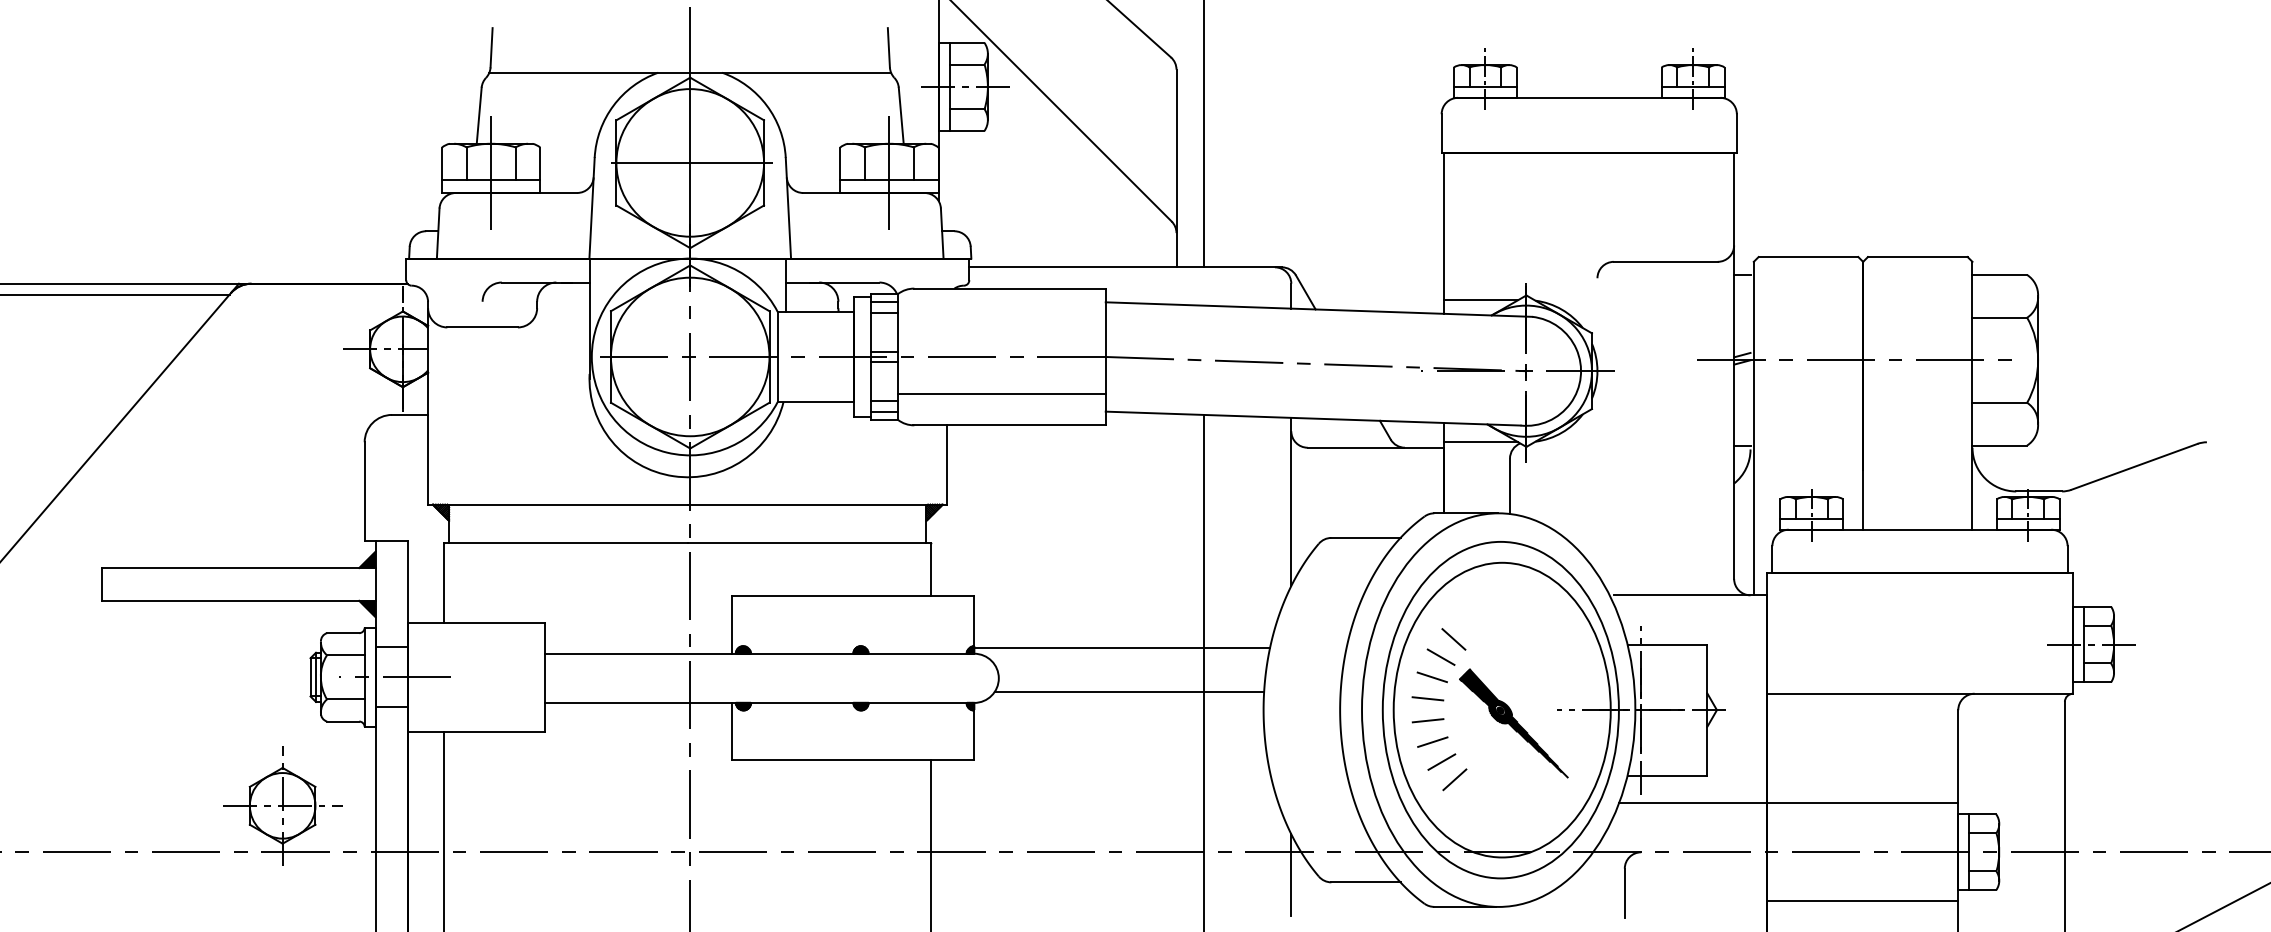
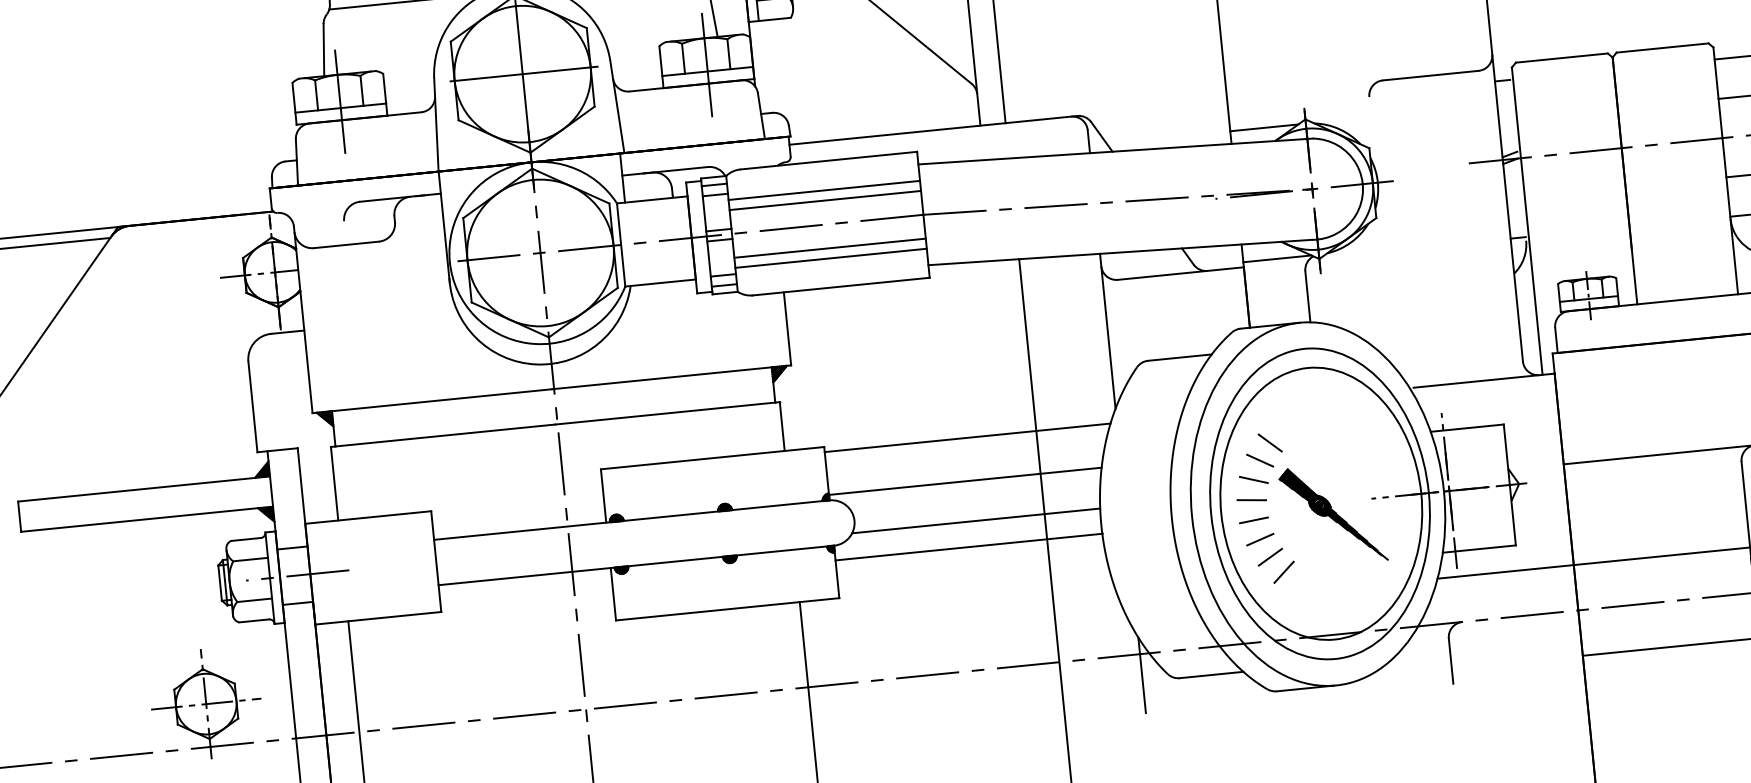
line: (1001, 320) -> (824, 190), added
line: (1001, 331) -> (825, 200), added
line: (1001, 382) -> (829, 247), added
line: (1129, 601) -> (967, 437), added
line: (1119, 718) -> (969, 546), added

